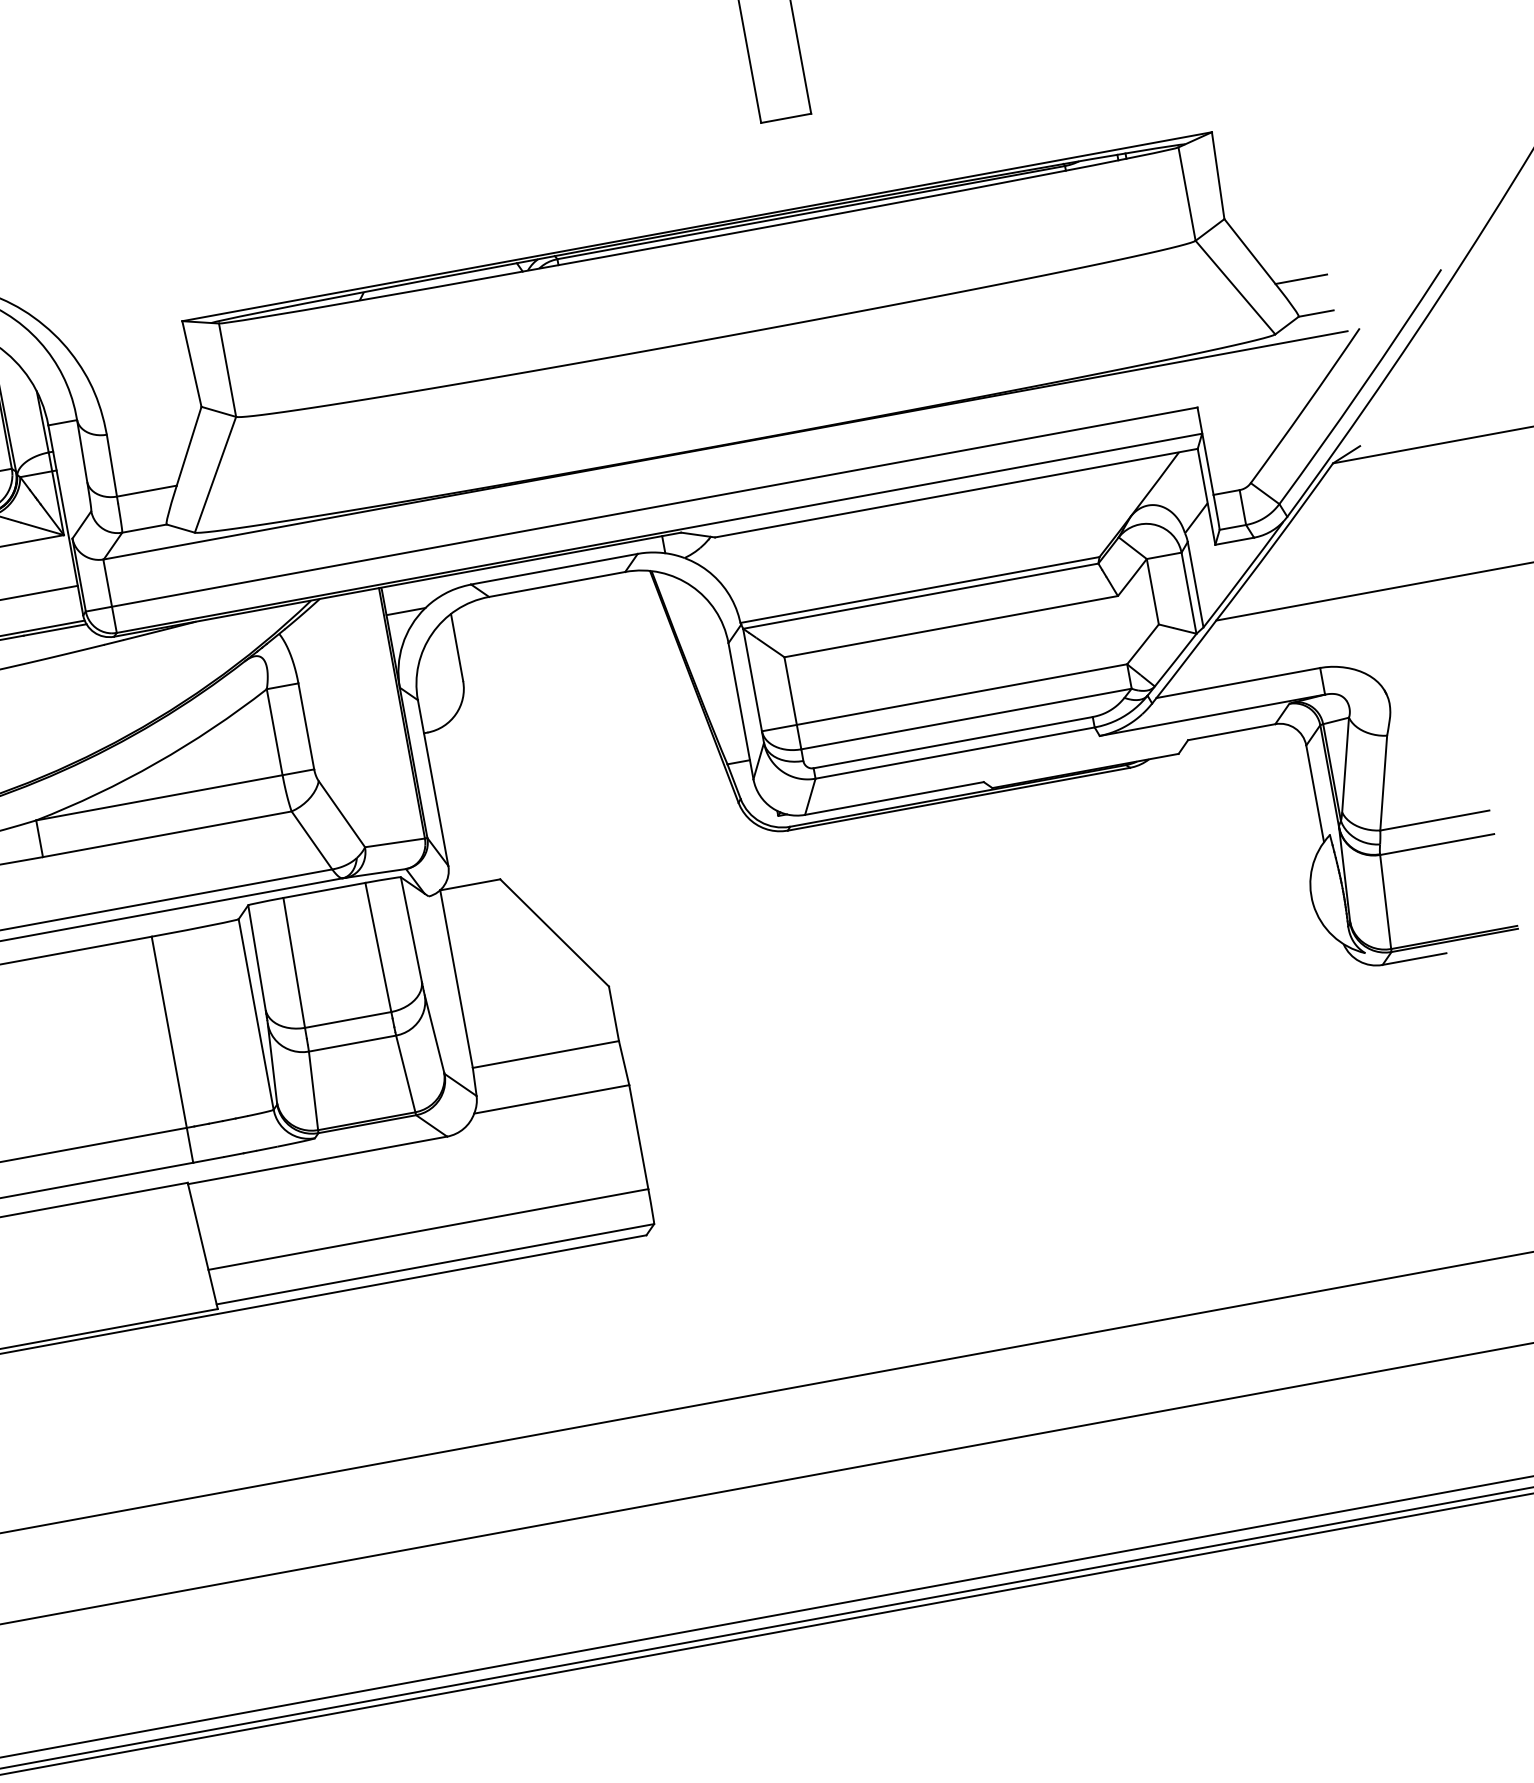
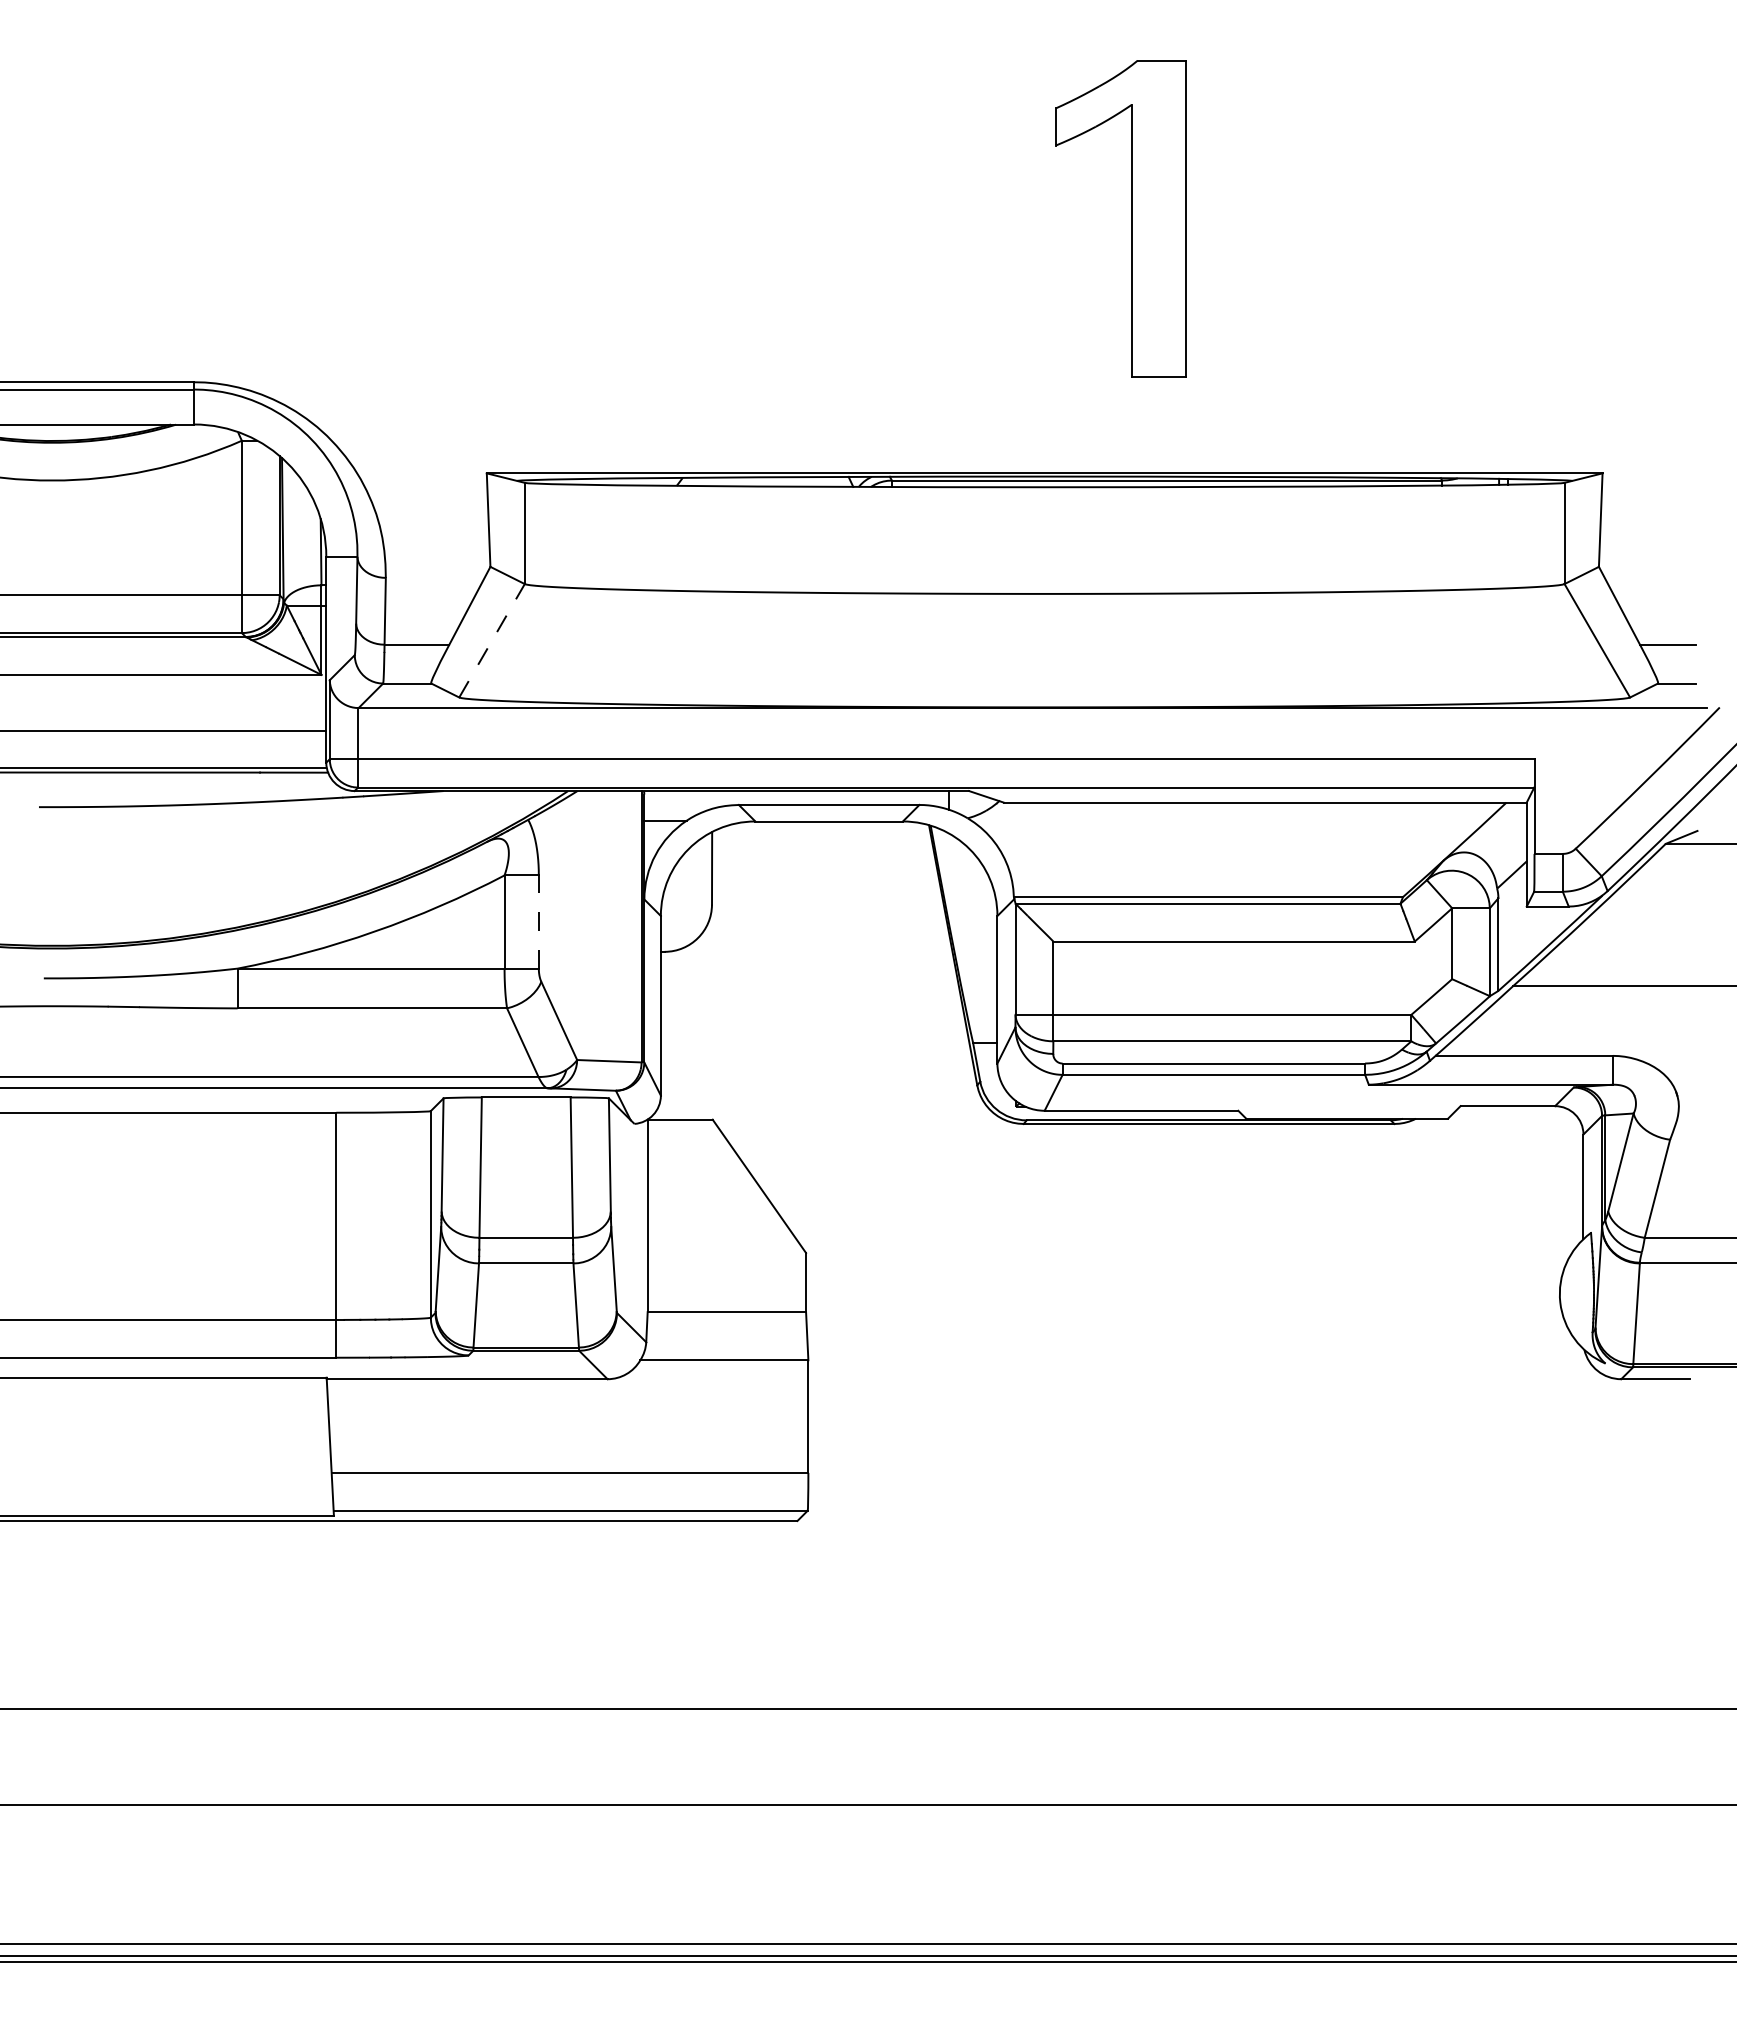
line: (215, 474) -> (492, 640), solid -> dashed
line: (306, 726) -> (538, 922), solid -> dashed

